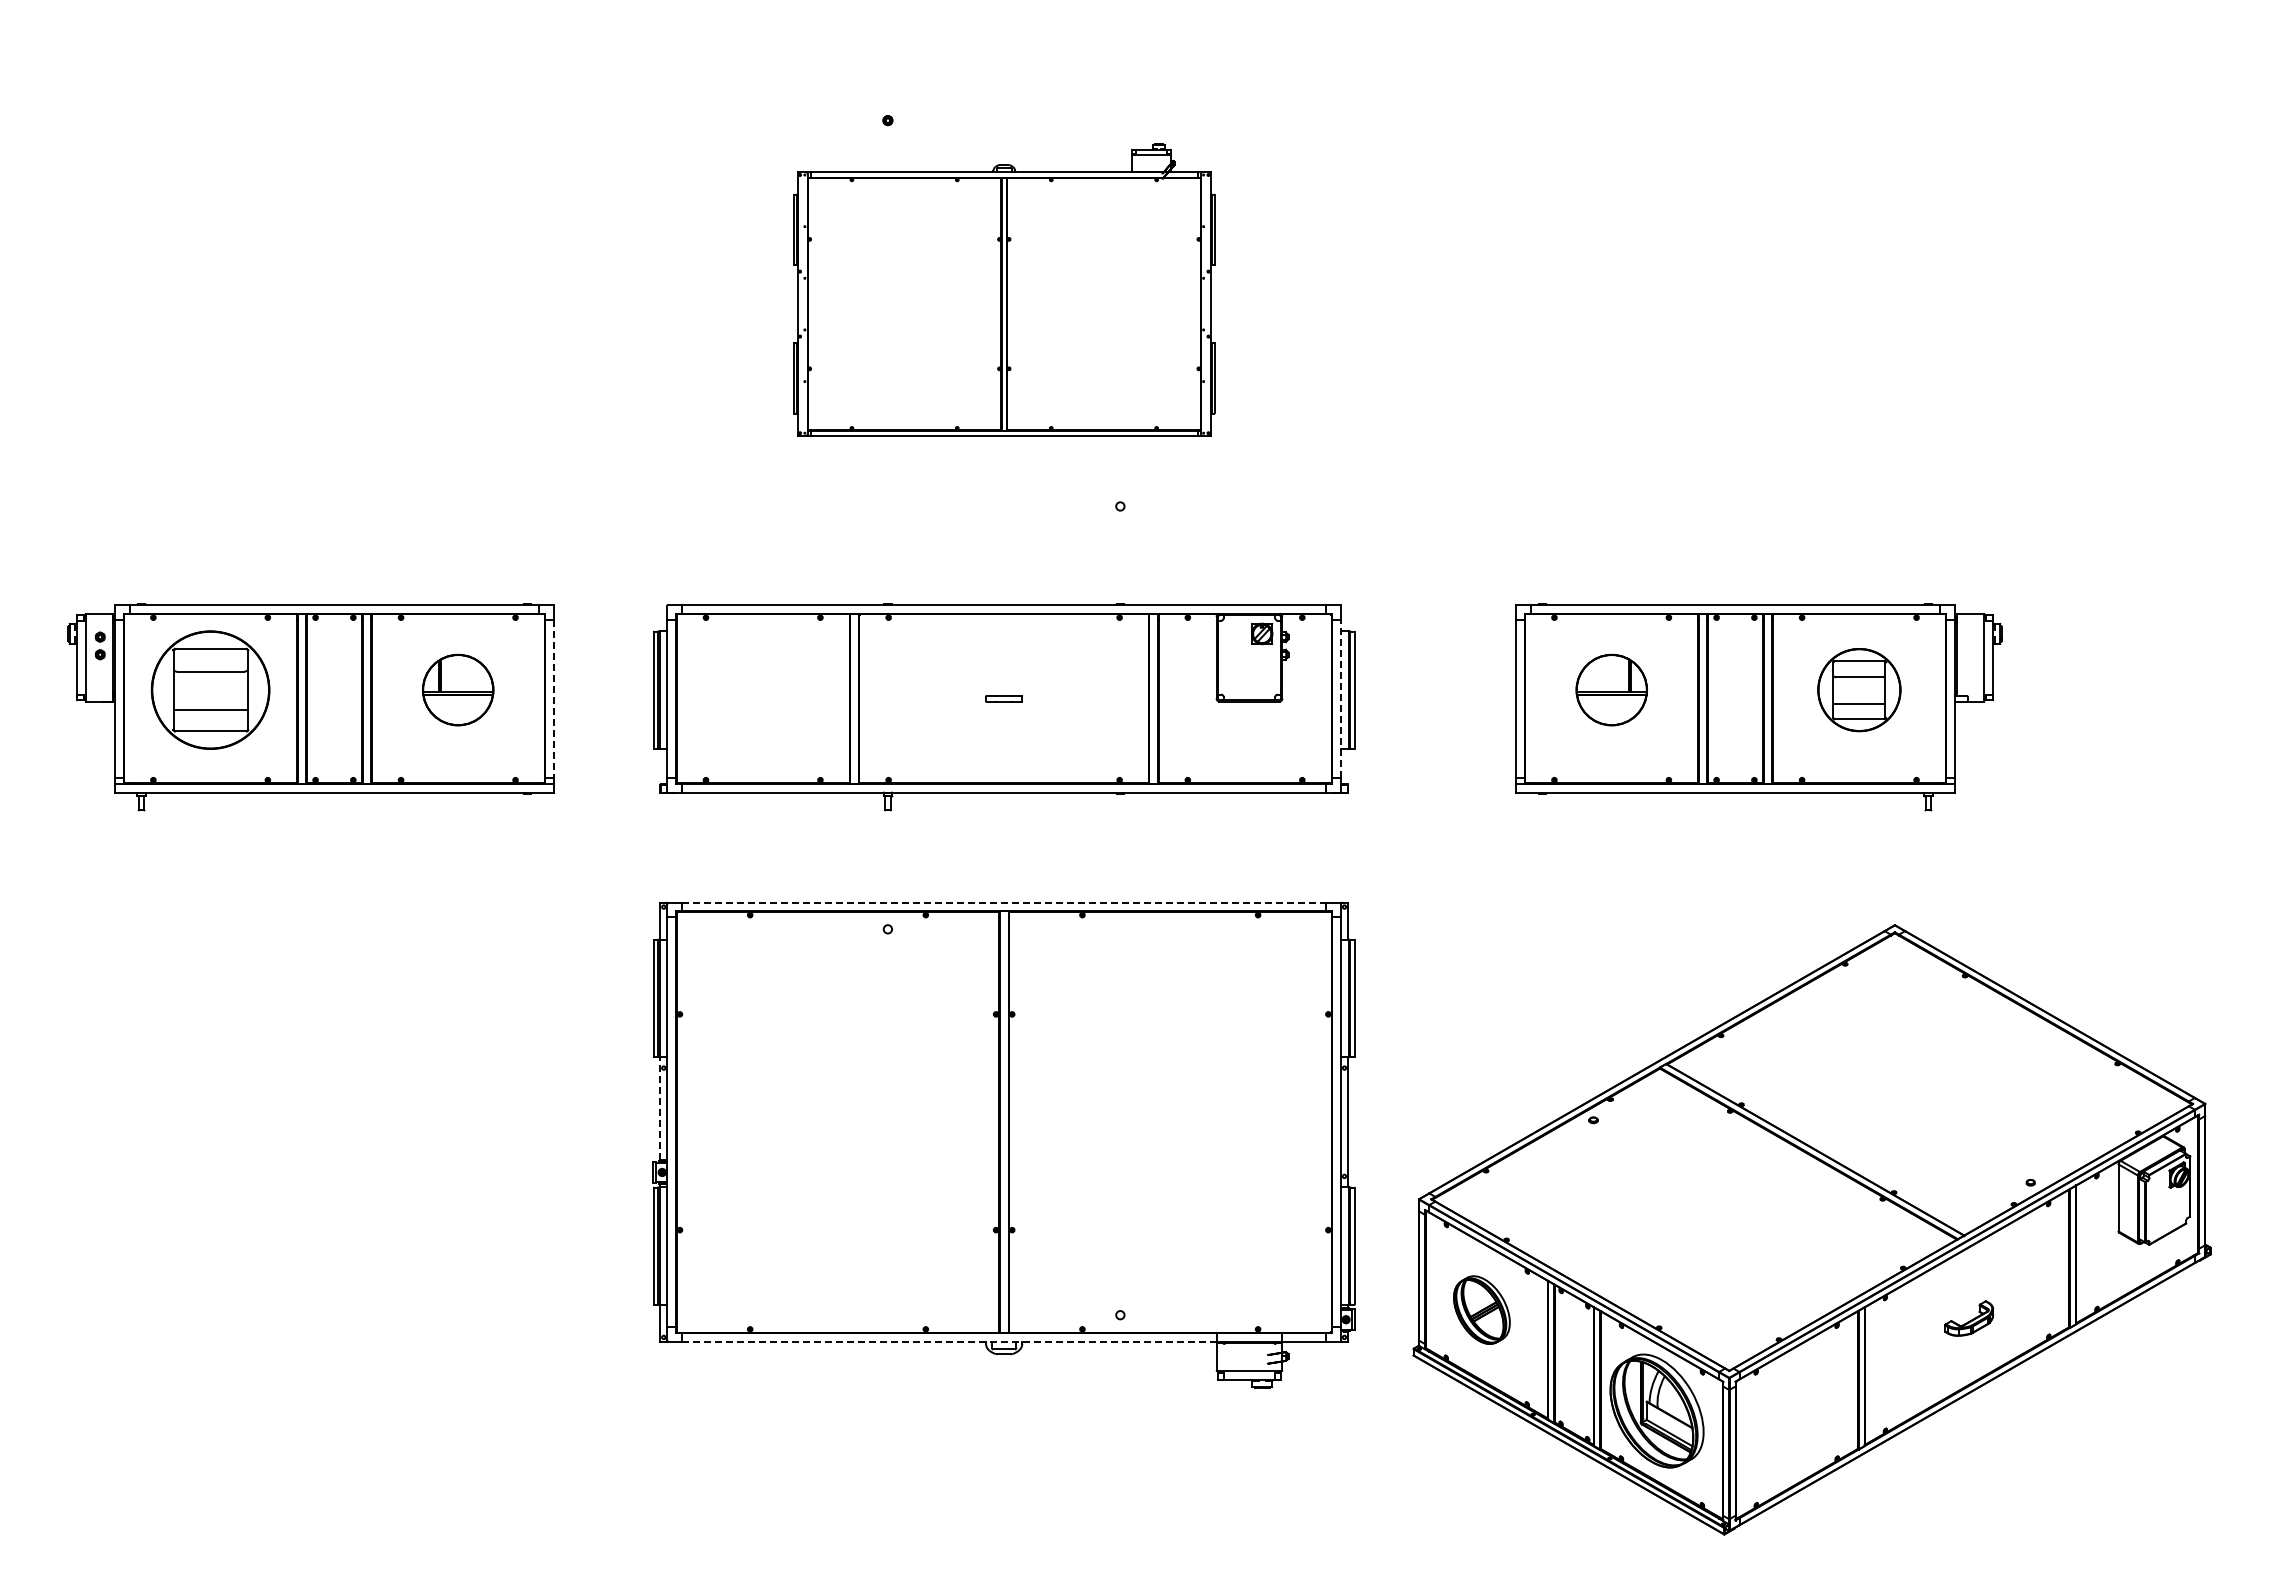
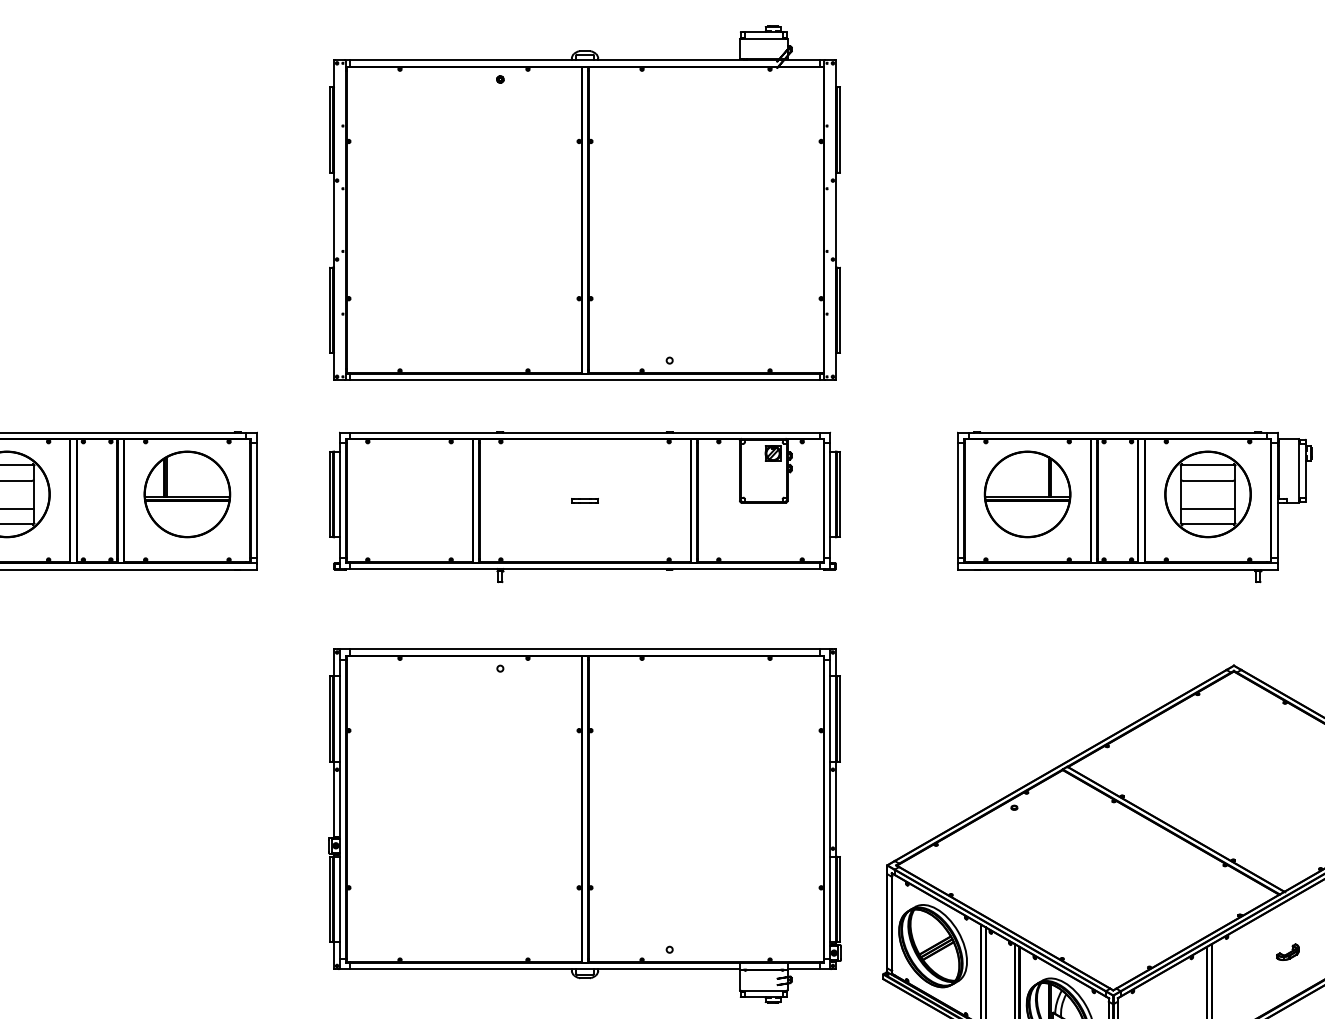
part: (1004, 289) -> (585, 202), size x1.67
part: (457, 689) -> (186, 493), size x1.67
part: (1611, 689) -> (1027, 493), size x1.67
part: (1859, 689) -> (1208, 493), size x1.43
line: (1340, 698) -> (830, 500), dashed -> solid
line: (554, 699) -> (257, 501), dashed -> solid
line: (1004, 902) -> (585, 649), dashed -> solid
line: (660, 1108) -> (334, 799), dashed -> solid
part: (1481, 1309) -> (932, 945), size x1.67
part: (1968, 1318) -> (1287, 952), size x0.62
line: (948, 1341) -> (544, 968), dashed -> solid

